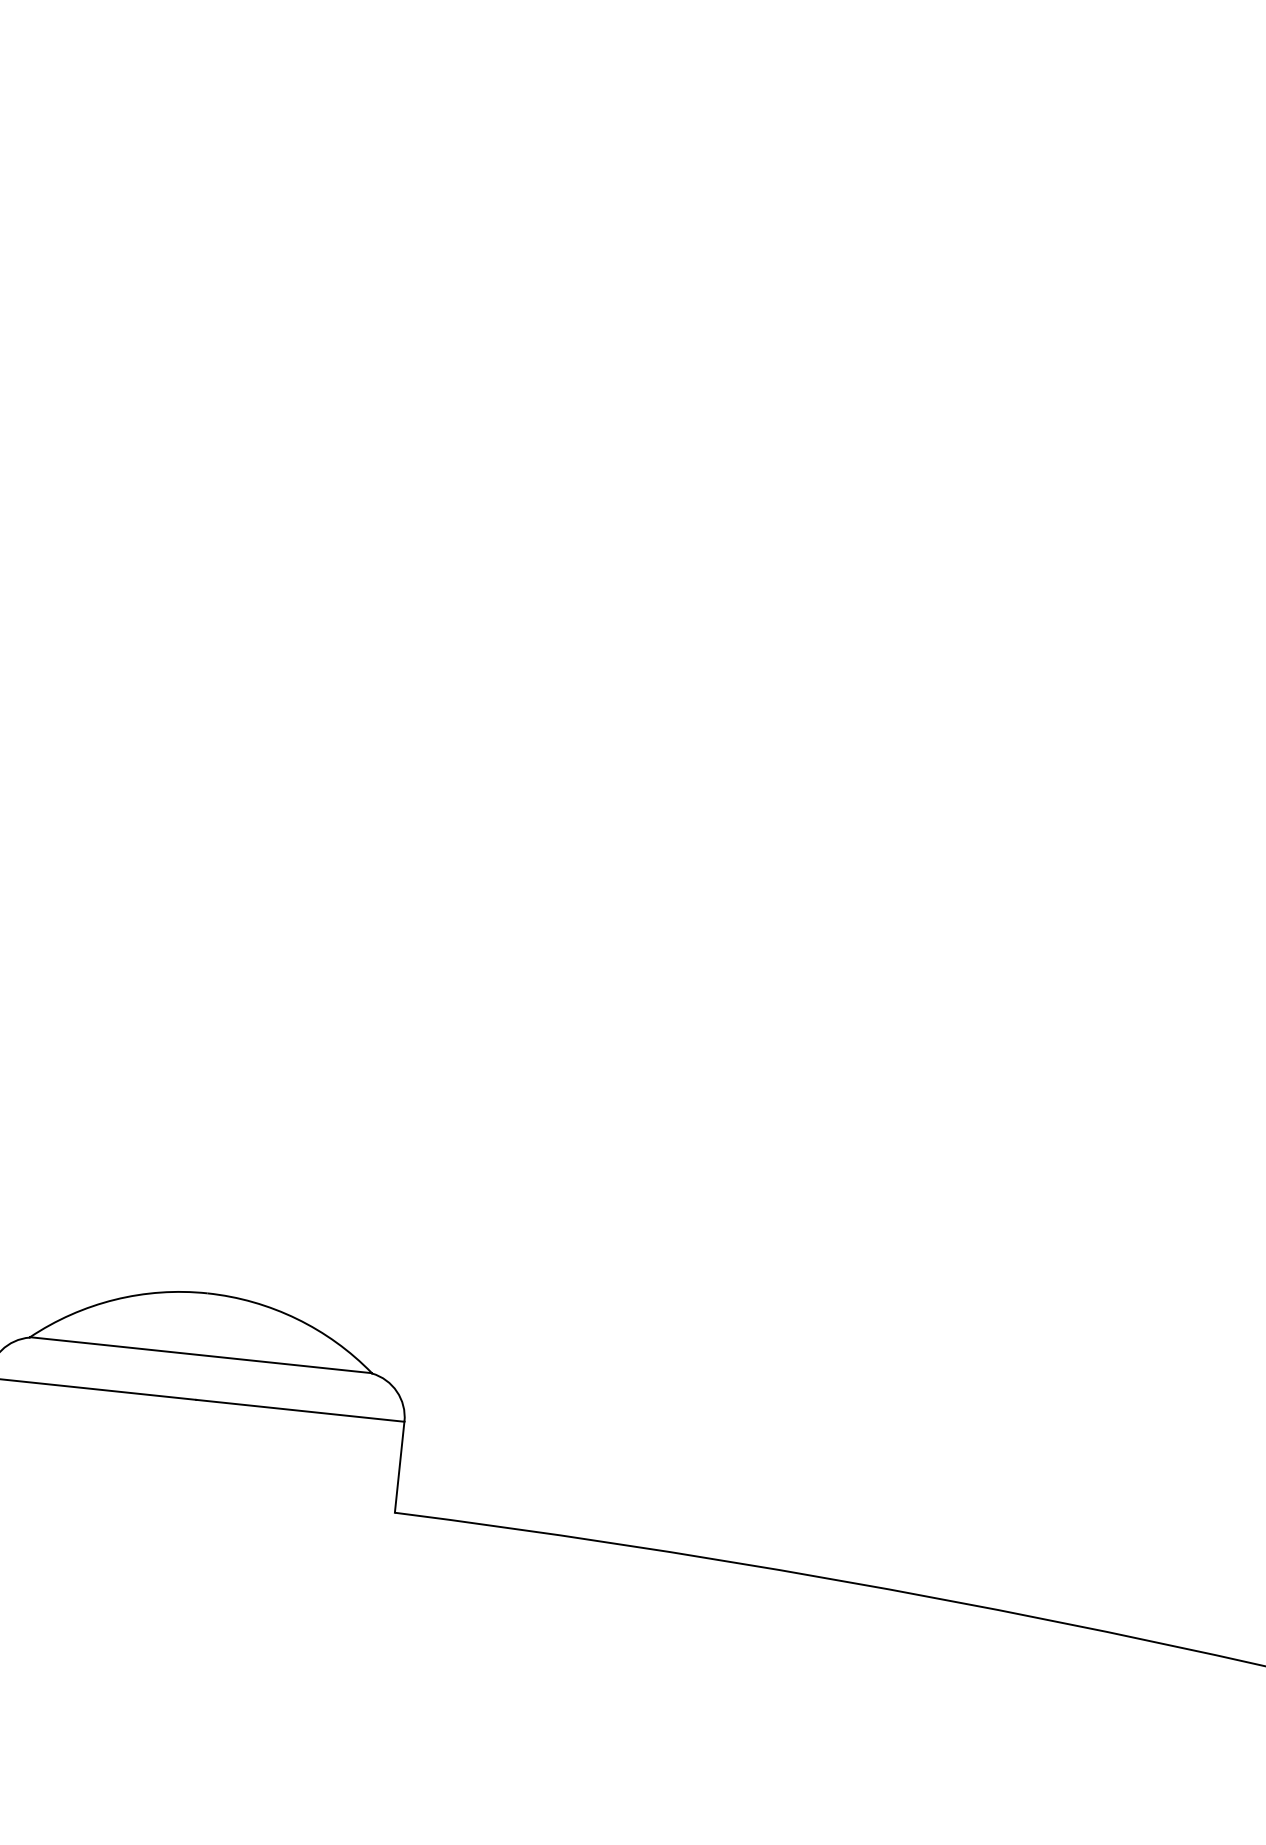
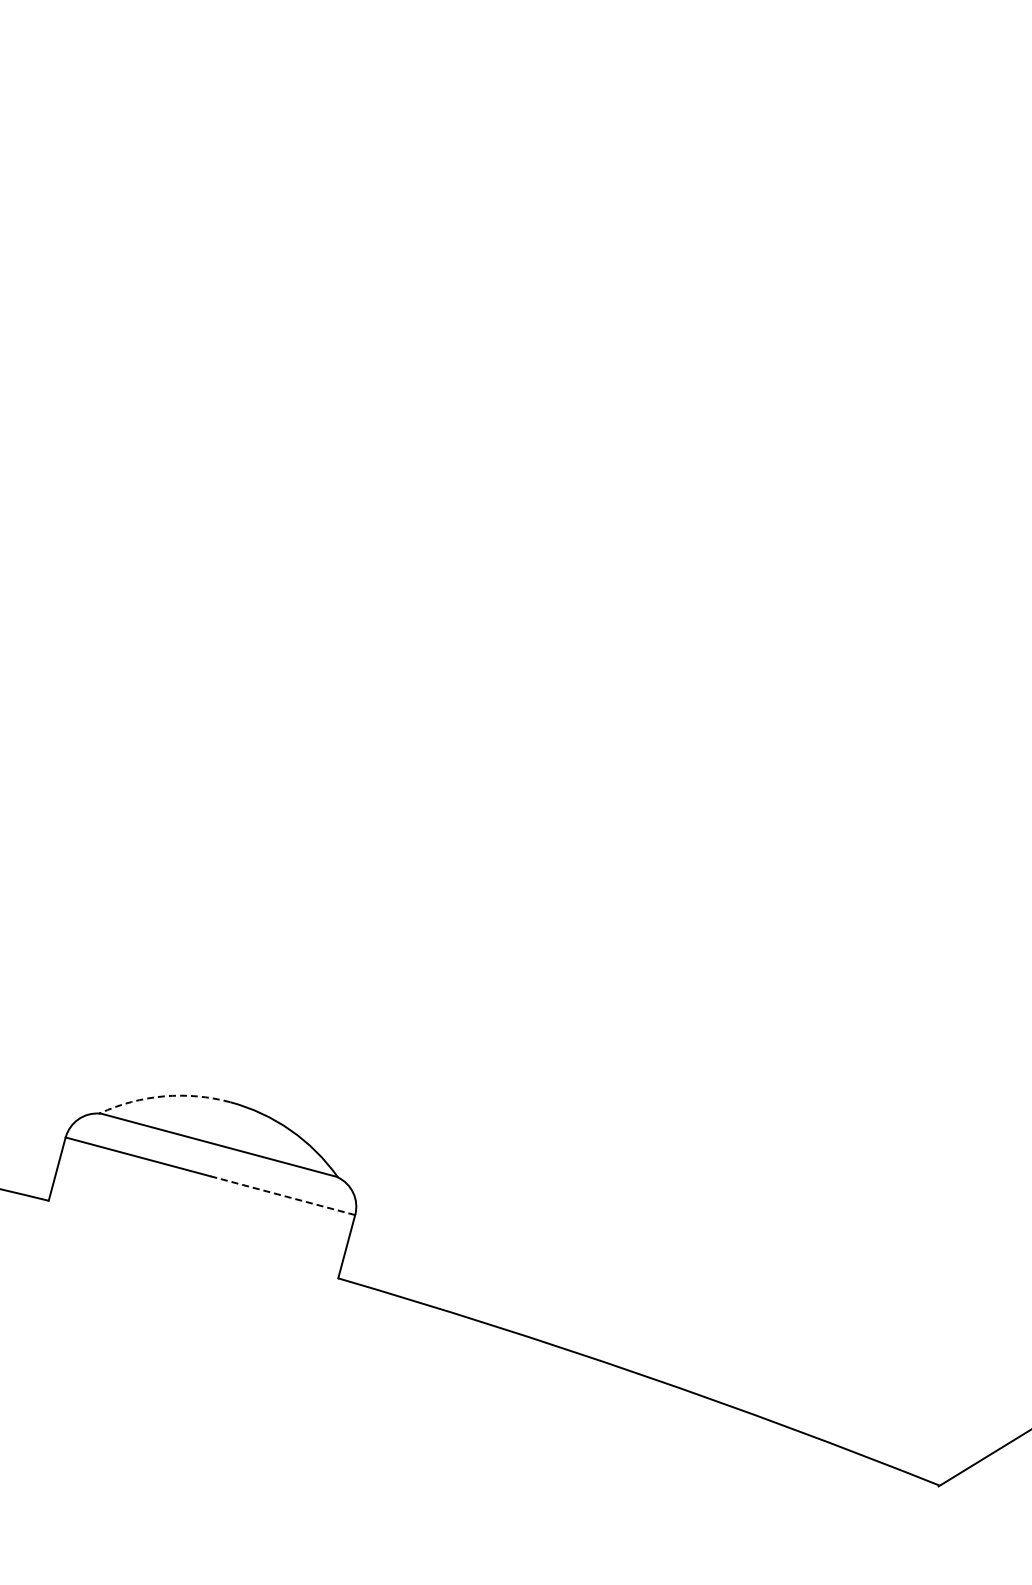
arc: (115, 1299) -> (164, 1096), solid -> dashed
line: (299, 1410) -> (282, 1195), solid -> dashed

